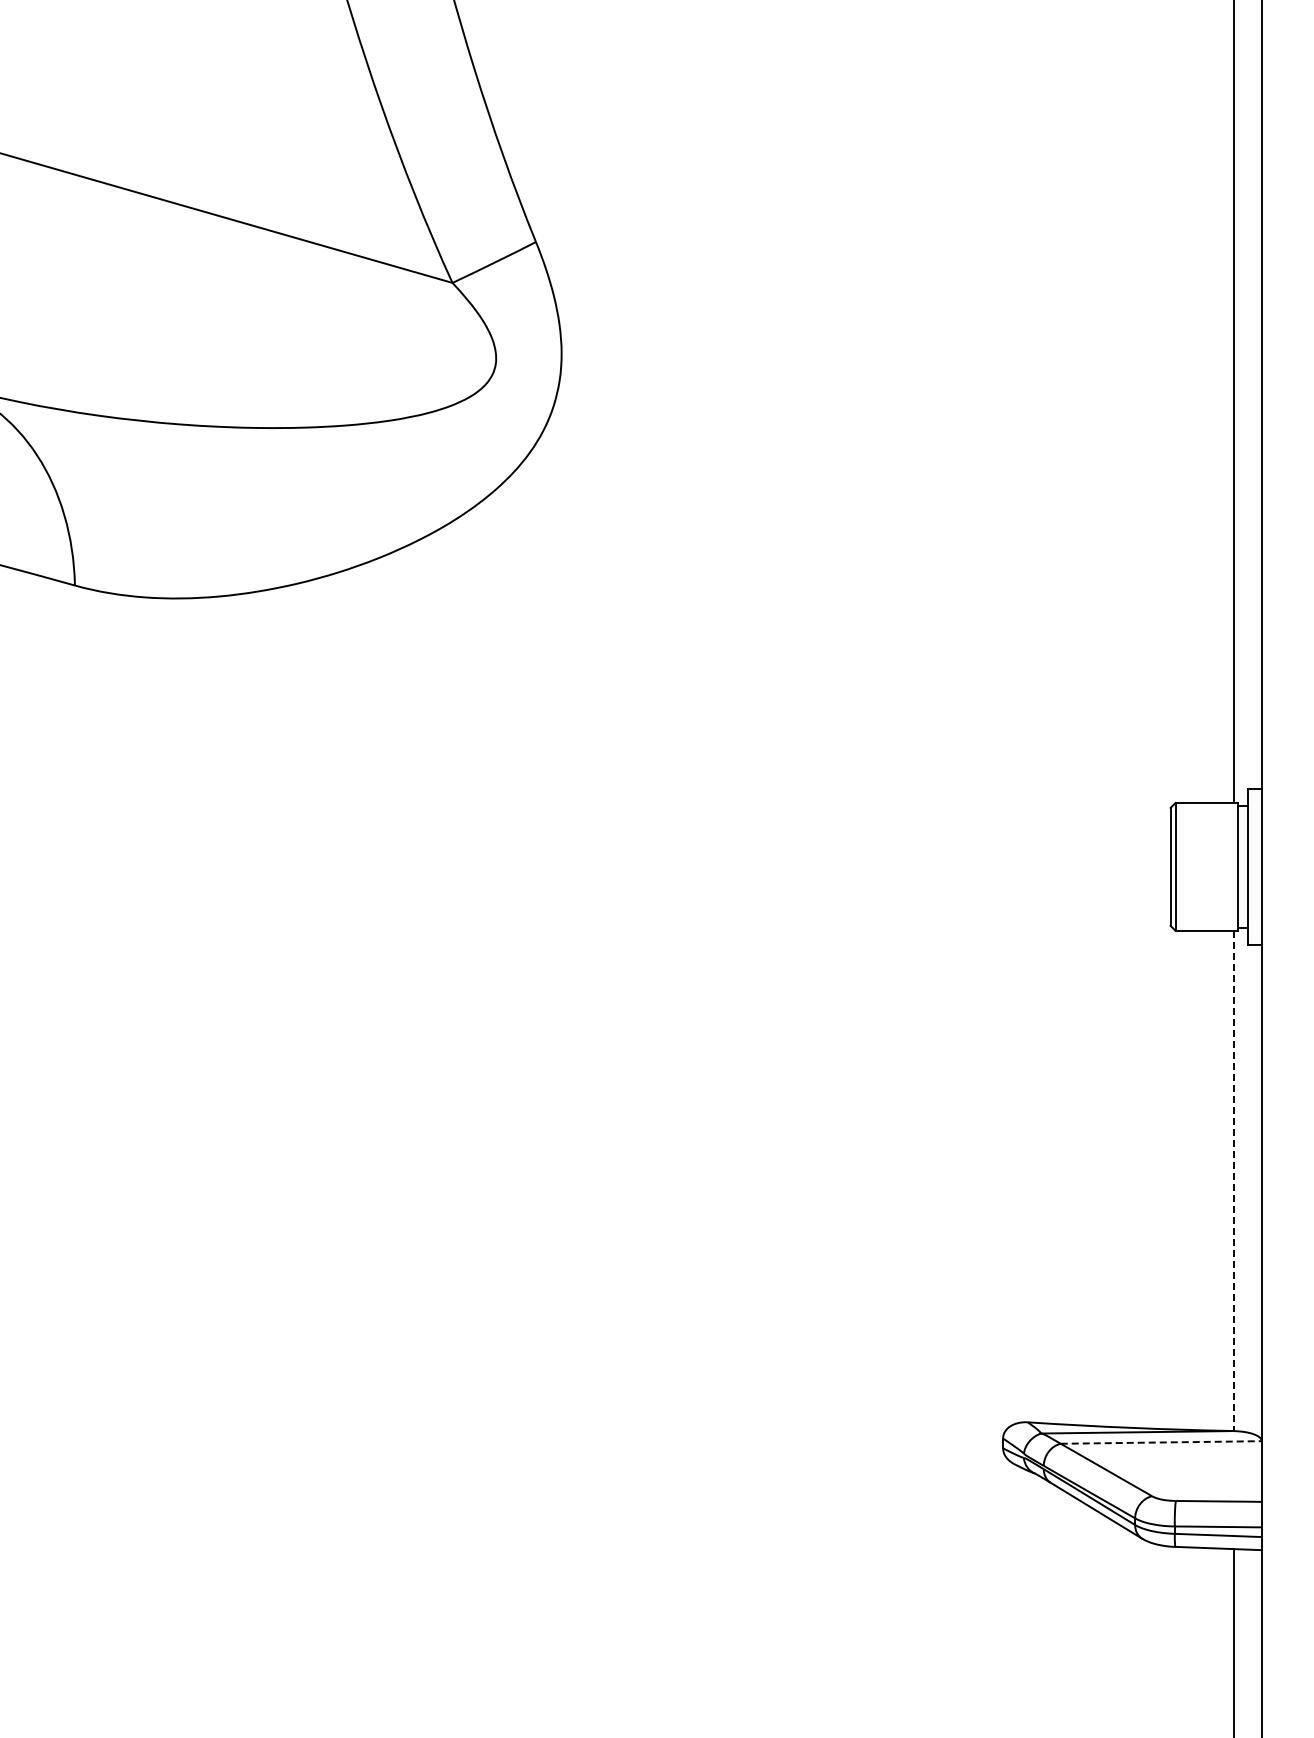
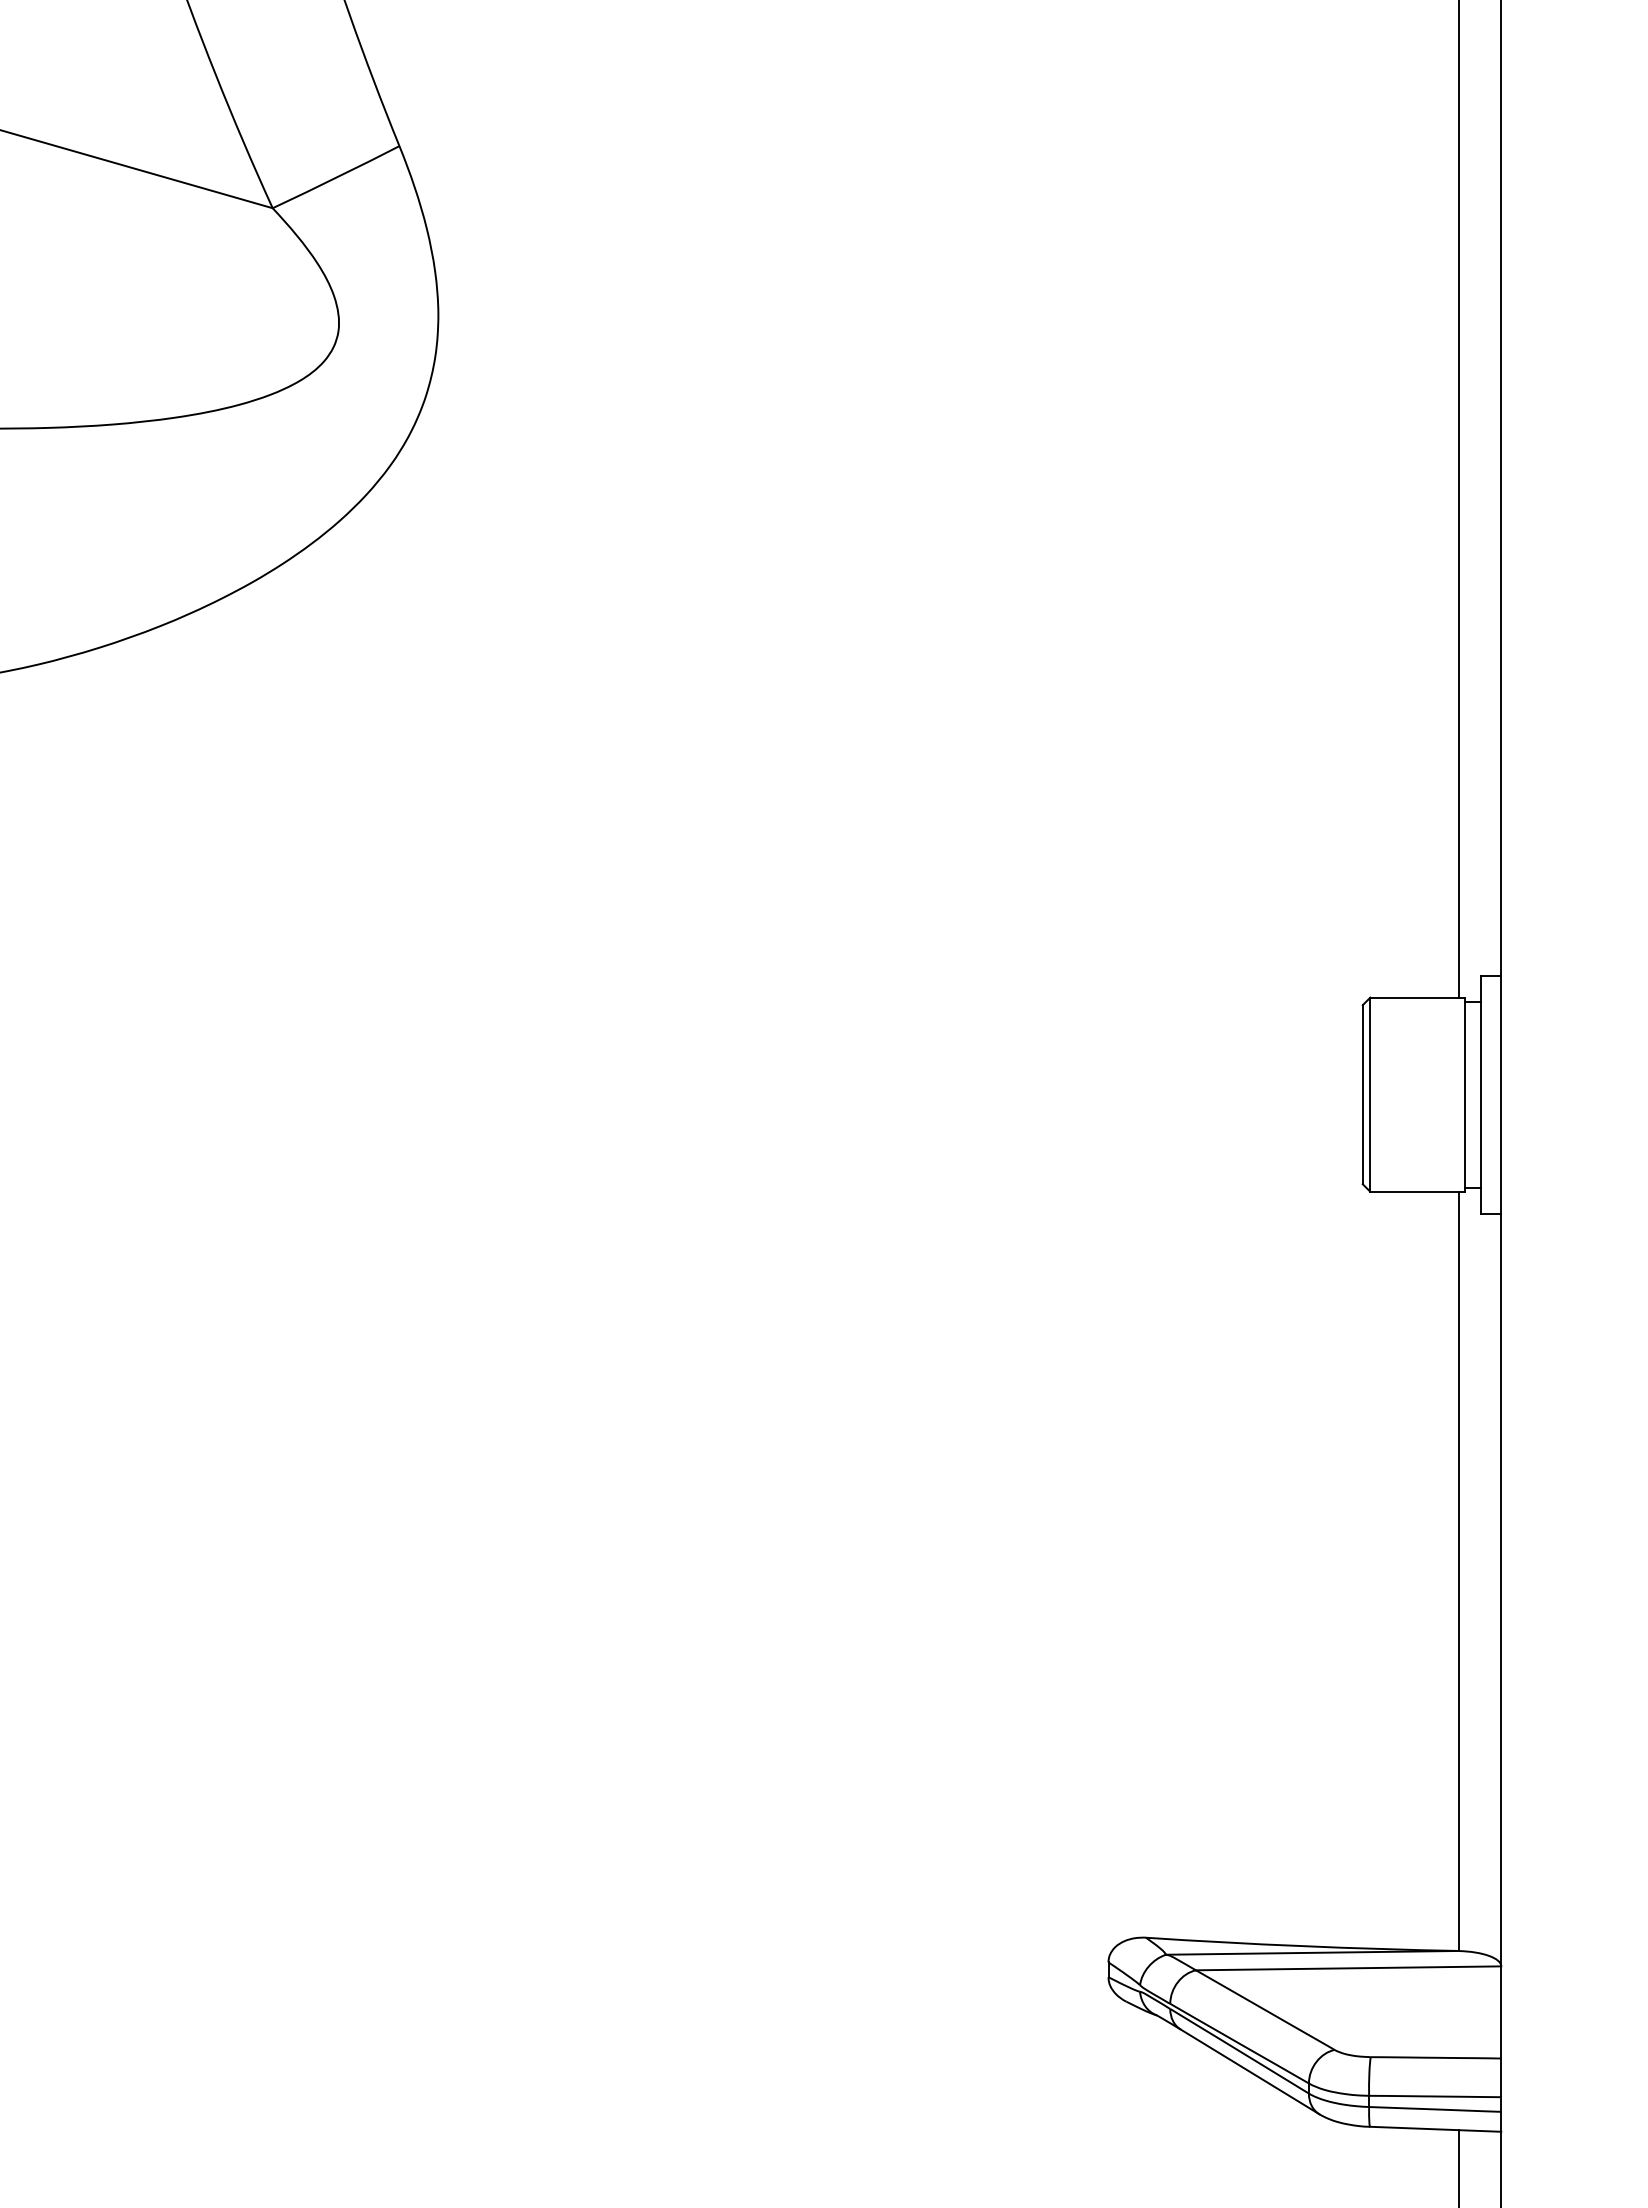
line: (1233, 1181) -> (1458, 1572), dashed -> solid
line: (1161, 1442) -> (1348, 1968), dashed -> solid

